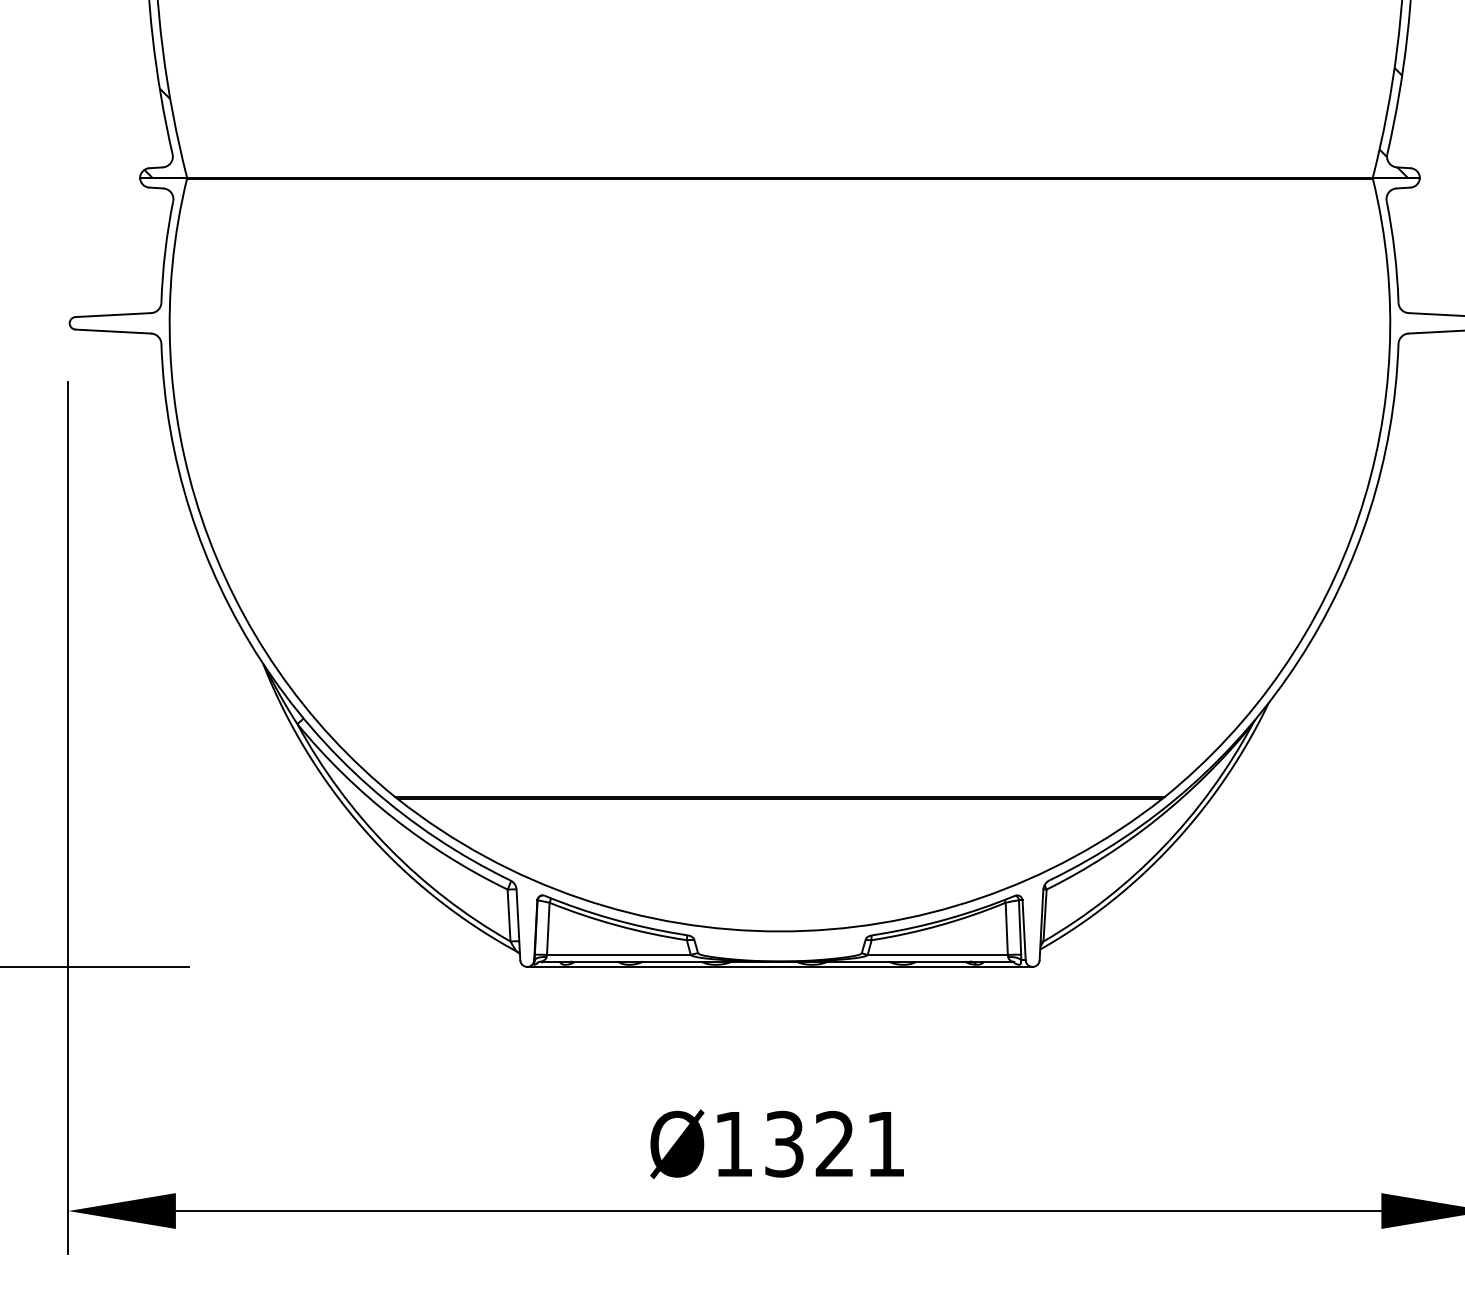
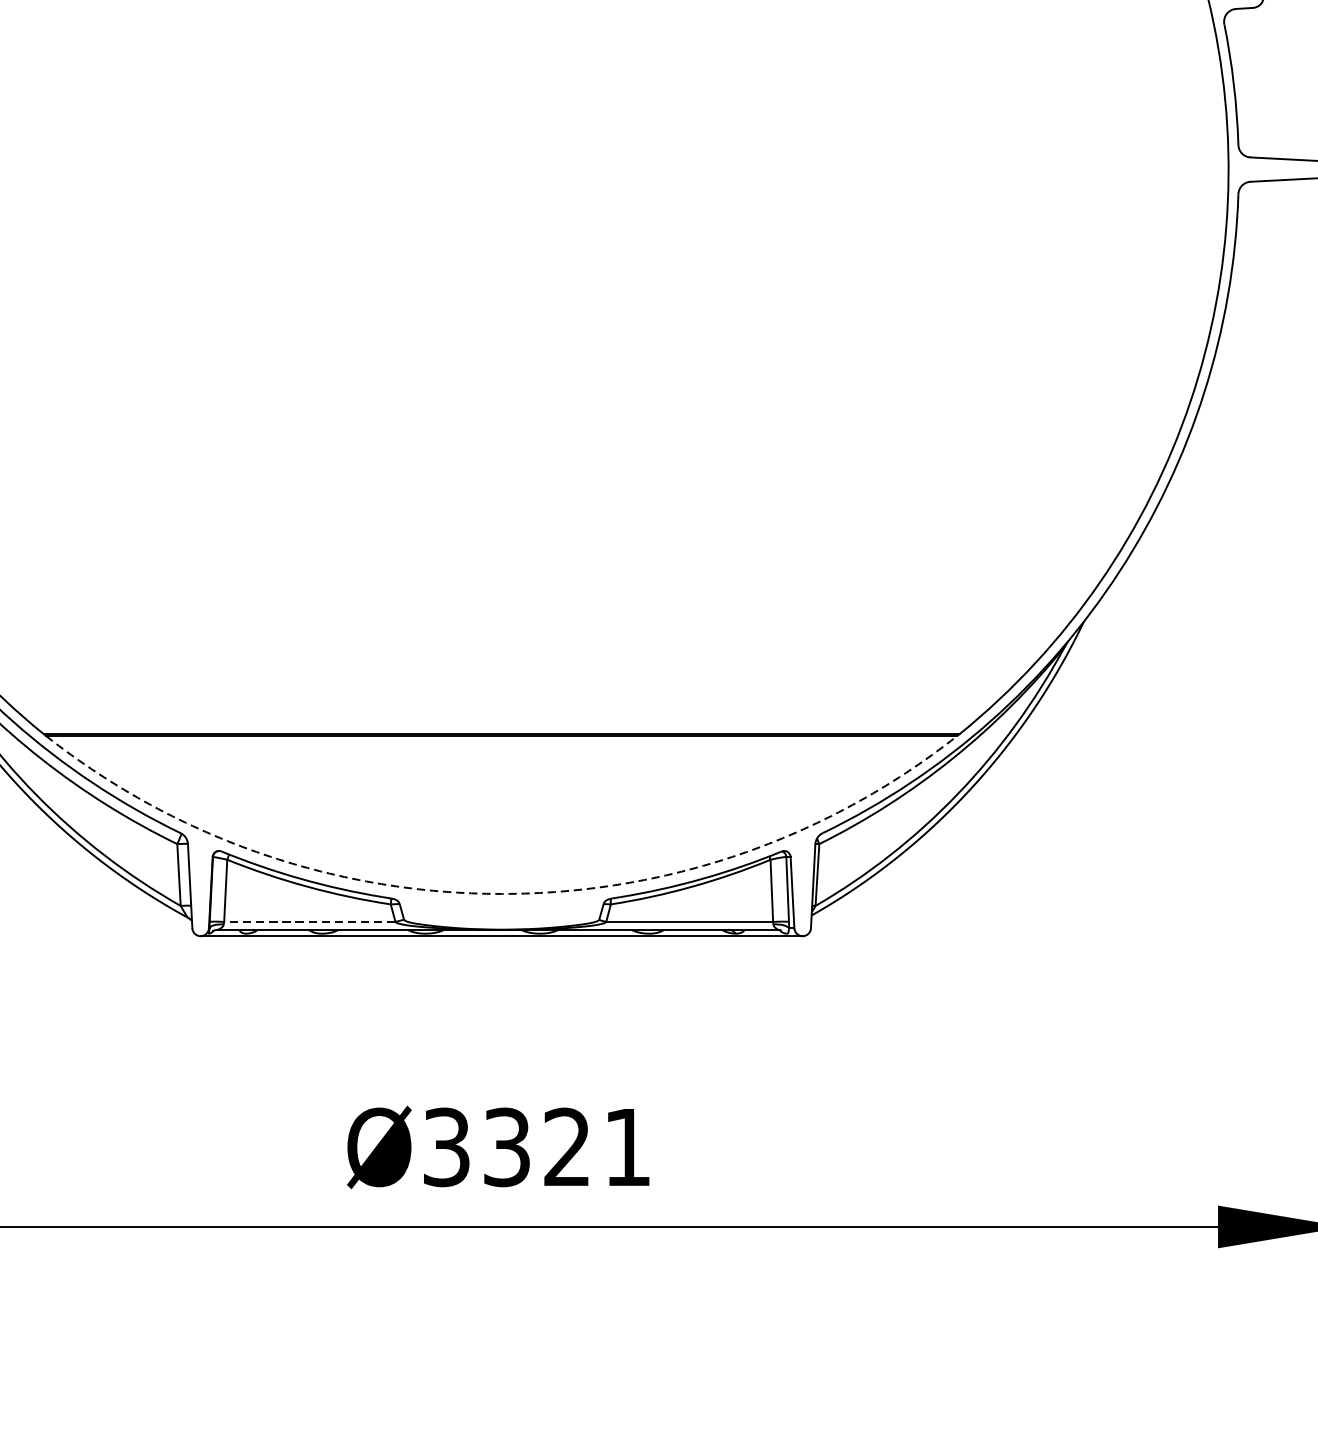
arc: (779, 931) -> (501, 894), solid -> dashed
line: (618, 954) -> (309, 921), solid -> dashed
text: (733, 1143) -> (446, 1146), Ø1321 -> Ø3321

